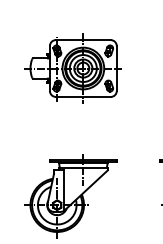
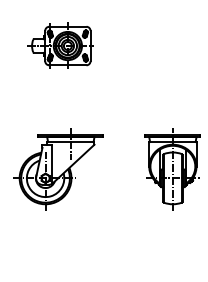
part: (72, 67) -> (60, 45), size x0.7

